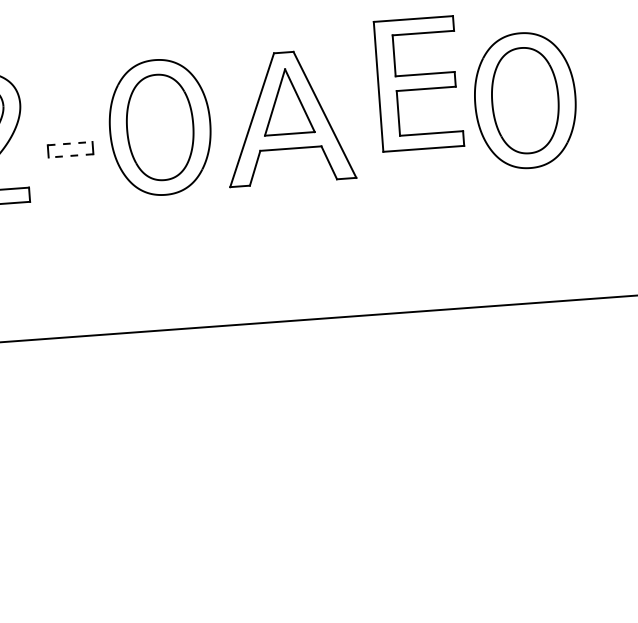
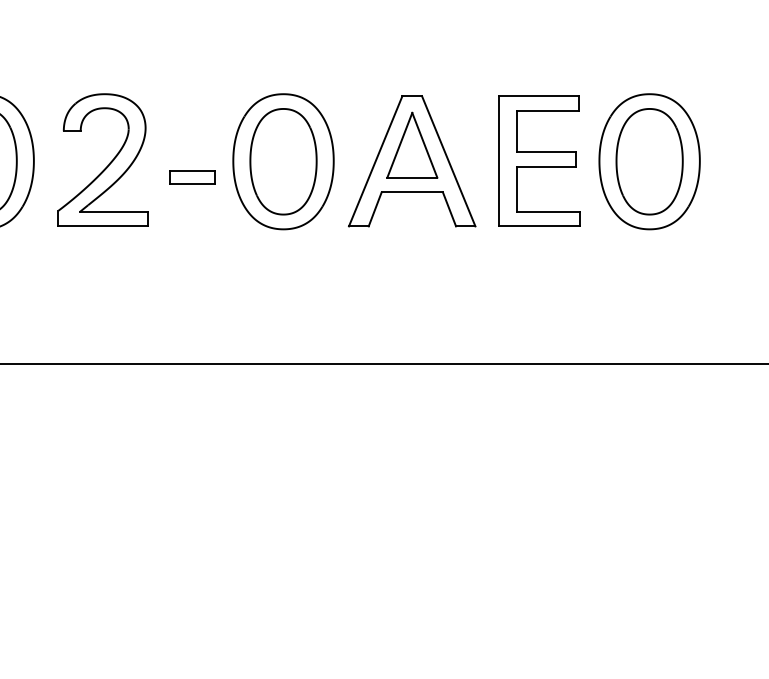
part: (418, 83) -> (539, 160), moved
line: (71, 143) -> (193, 171), dashed -> solid
line: (71, 155) -> (192, 183), dashed -> solid

